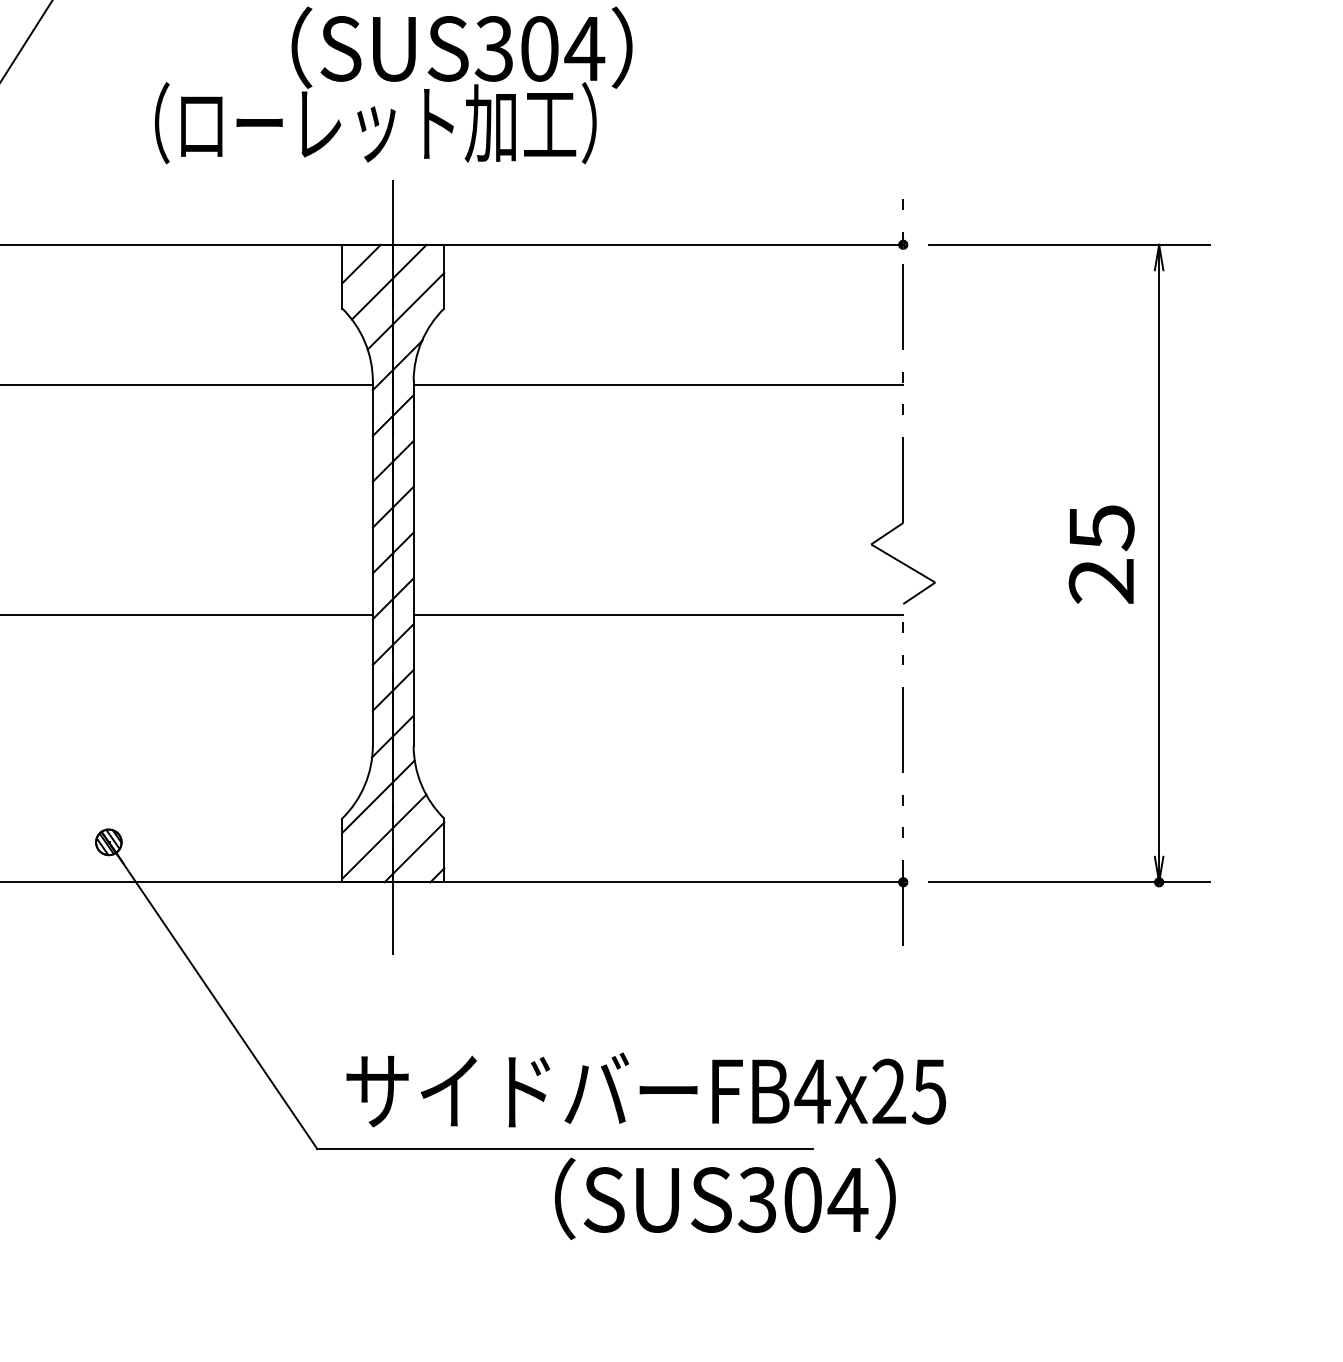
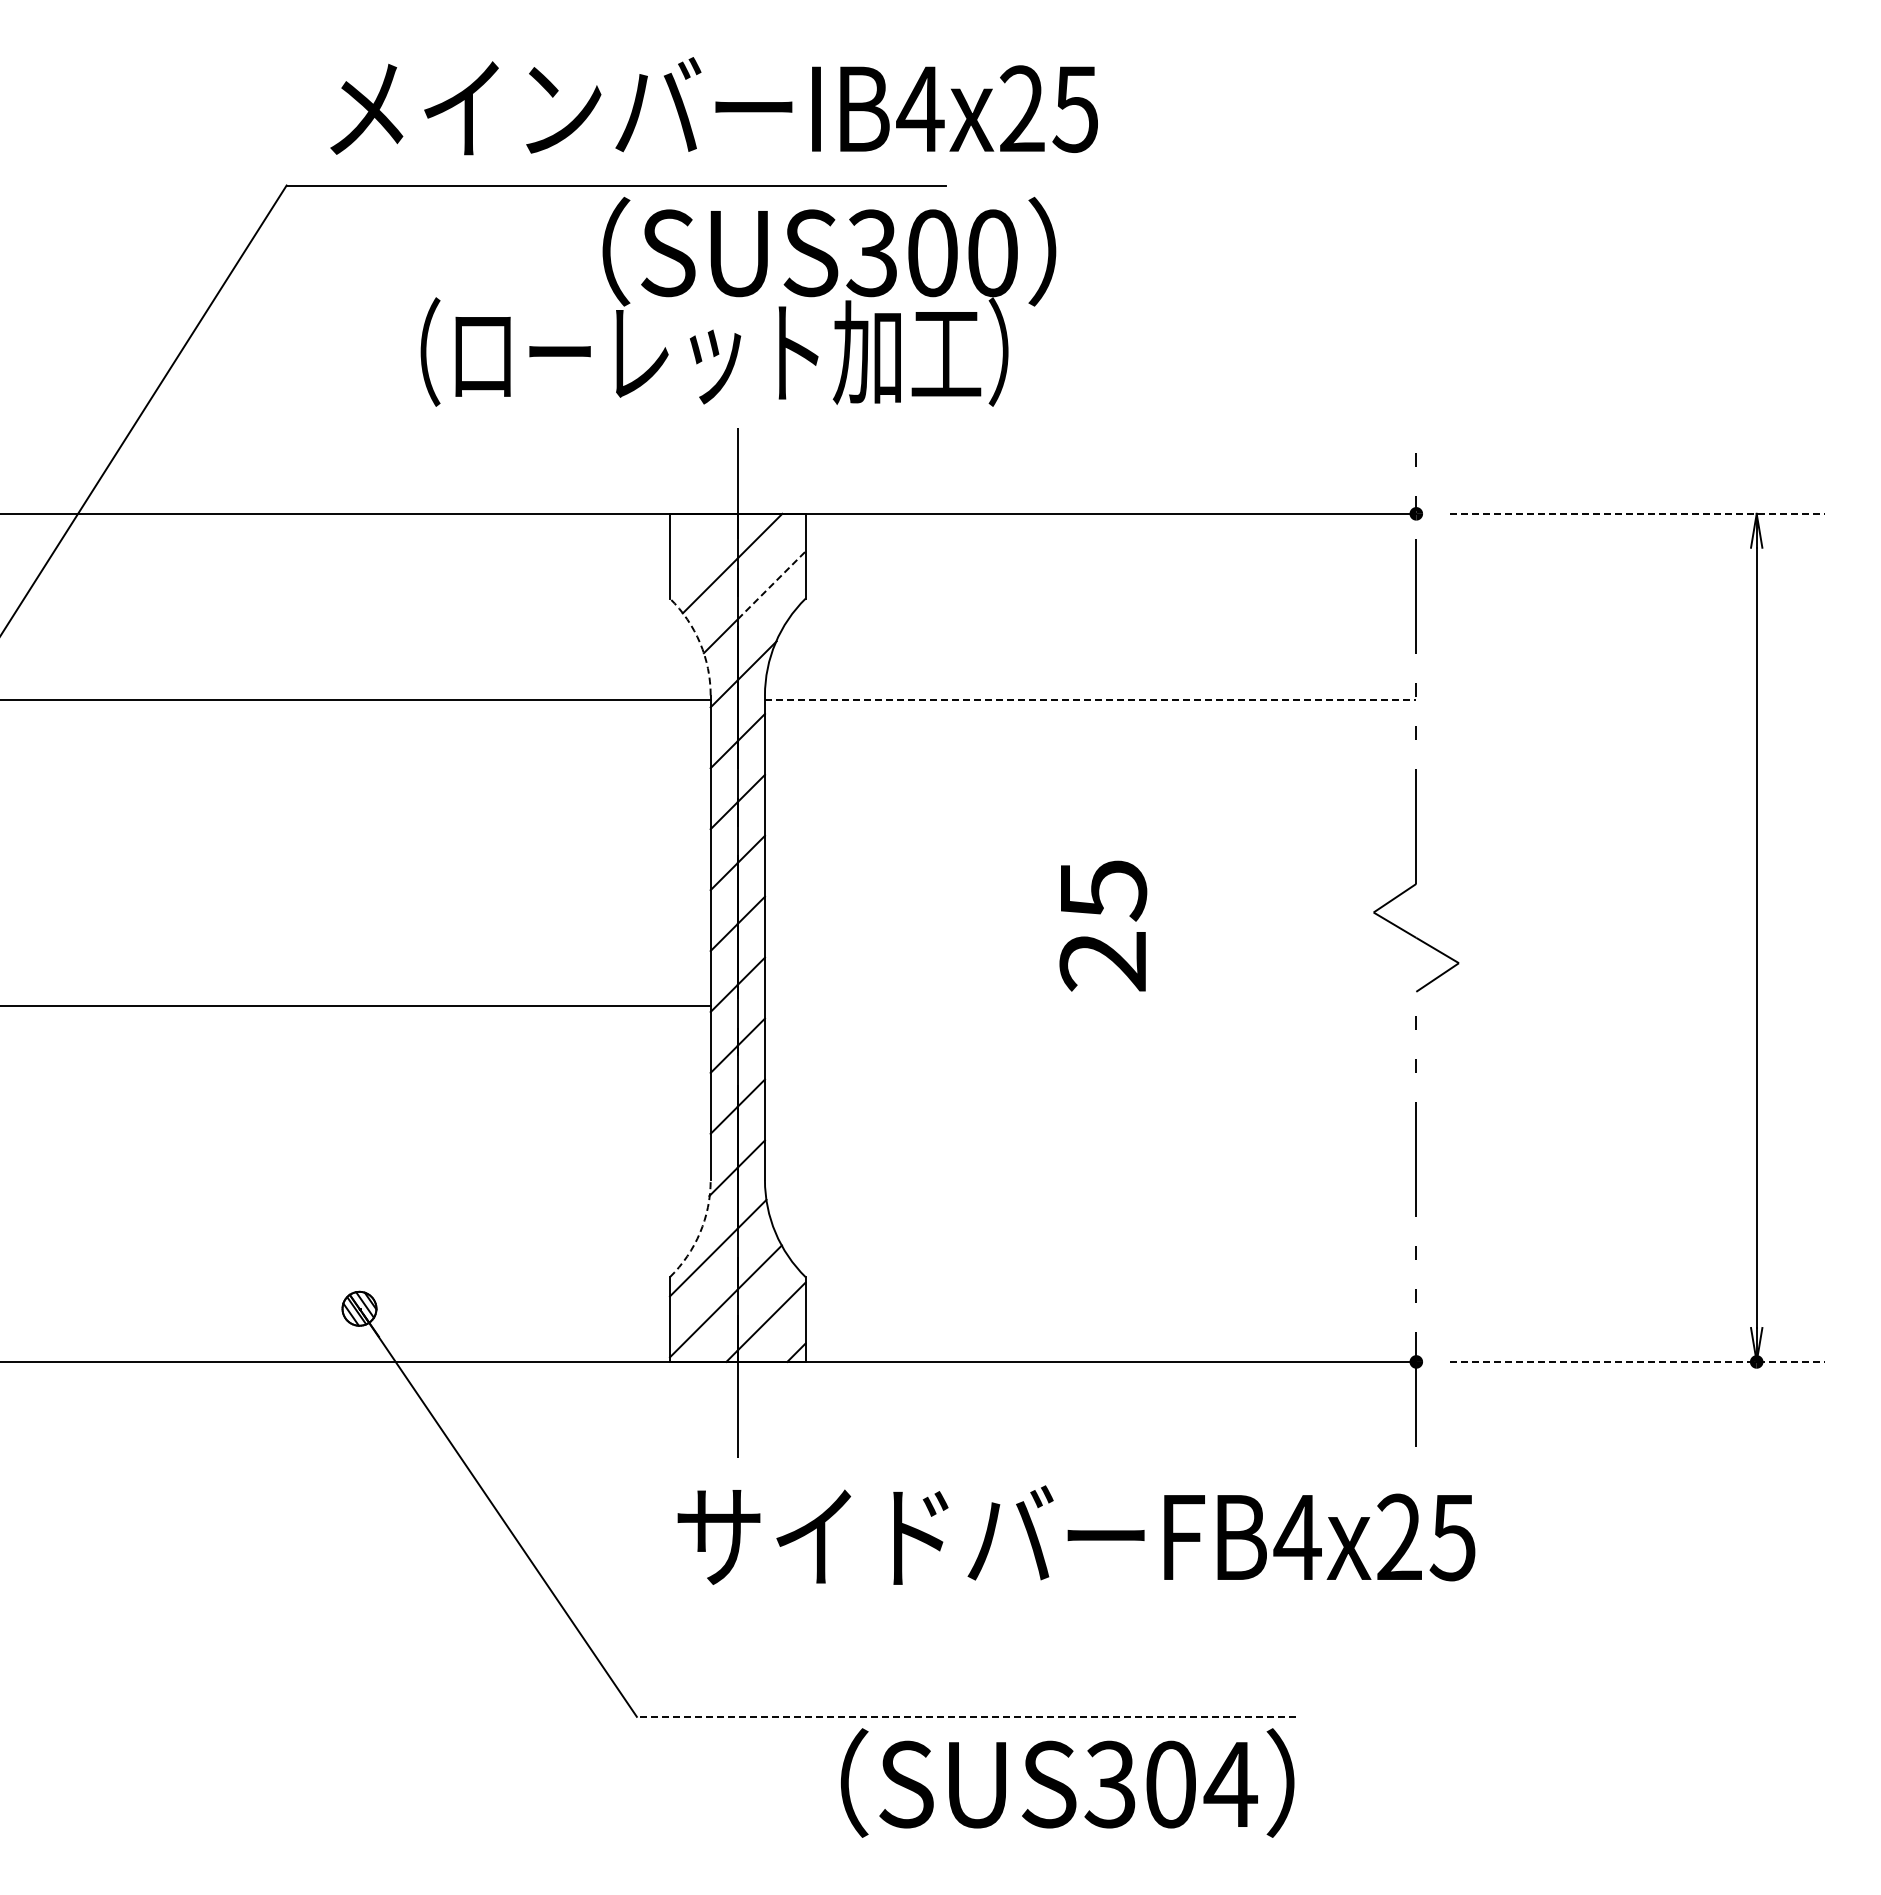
text: (584, 49) -> (992, 253), SUS304 -> SUS300
line: (1069, 244) -> (1637, 513), solid -> dashed
line: (361, 264) -> (695, 539), removed
line: (418, 298) -> (771, 585), solid -> dashed
arc: (365, 341) -> (700, 642), solid -> dashed
line: (658, 385) -> (1090, 700), solid -> dashed
text: (1101, 554) -> (1103, 925), moved
line: (658, 614) -> (1090, 1005), removed
arc: (365, 784) -> (700, 1232), solid -> dashed
line: (1069, 881) -> (1637, 1361), solid -> dashed
text: (646, 1089) -> (1076, 1534), moved
line: (565, 1148) -> (966, 1716), solid -> dashed
text: (725, 1198) -> (1067, 1782), moved

